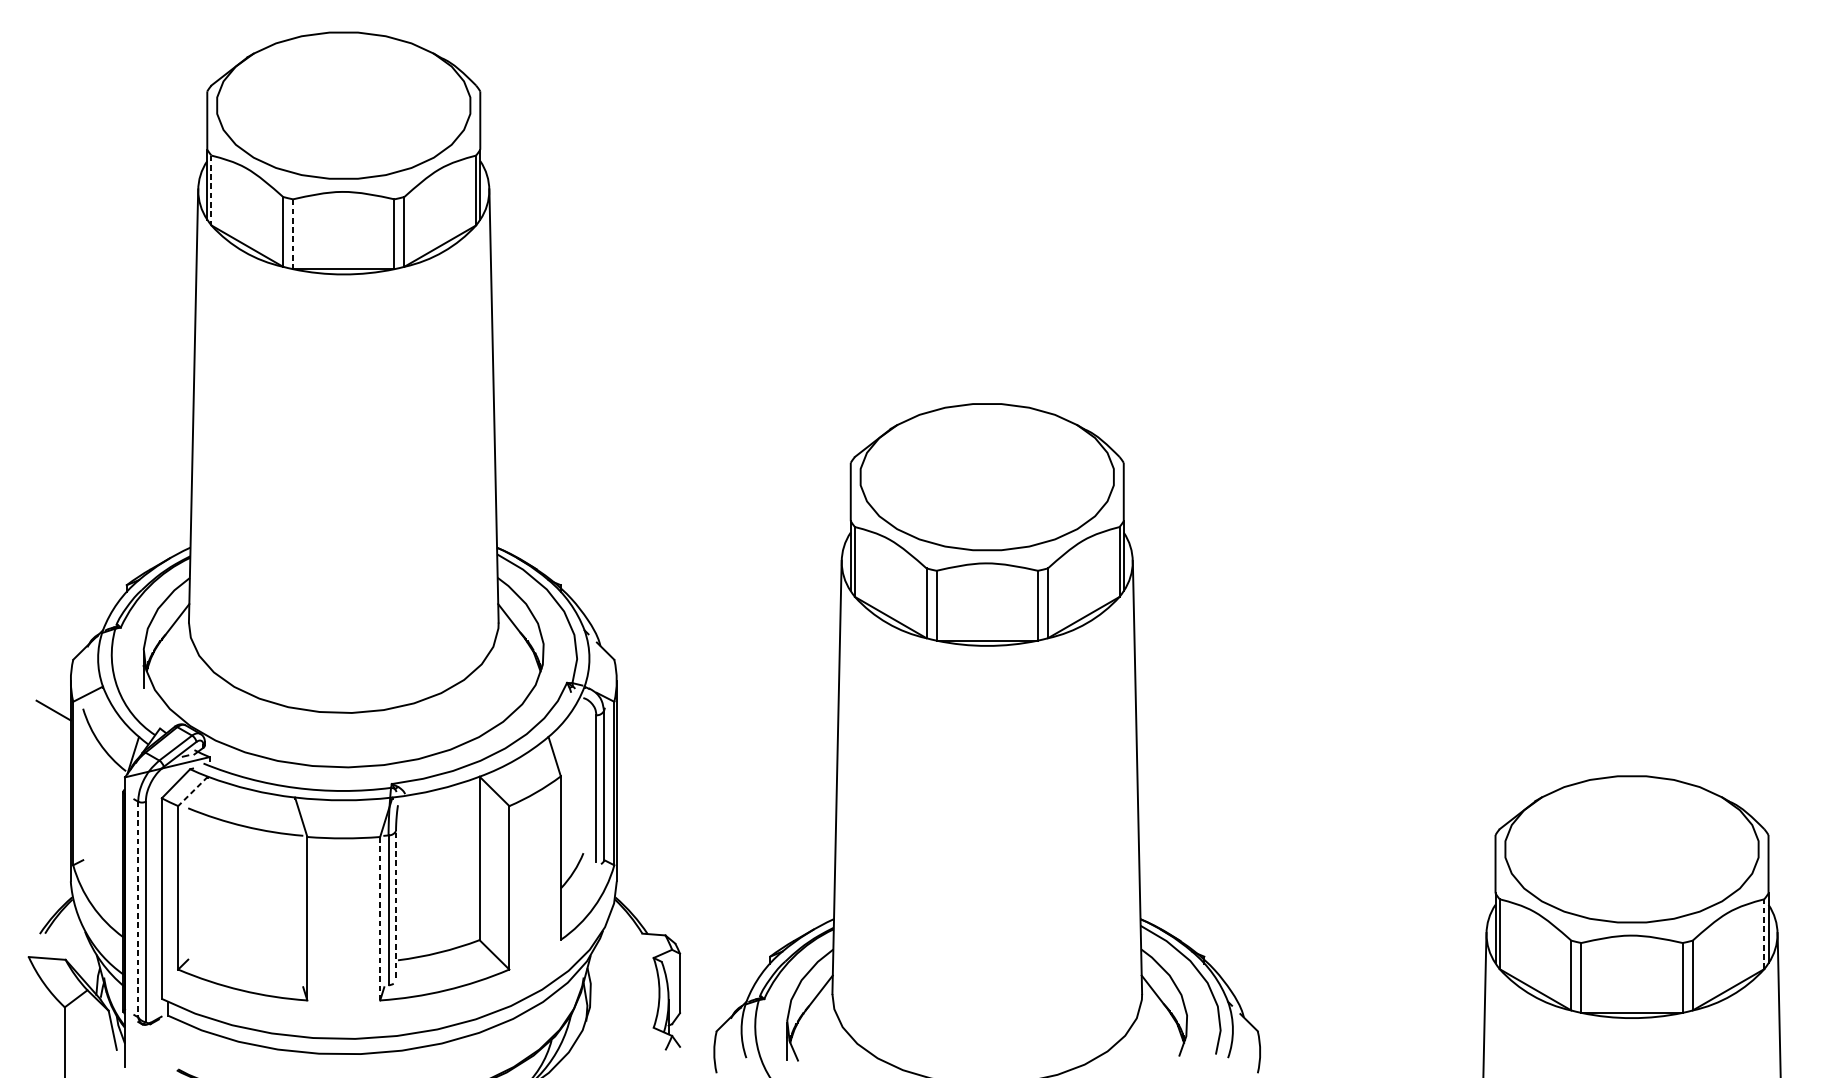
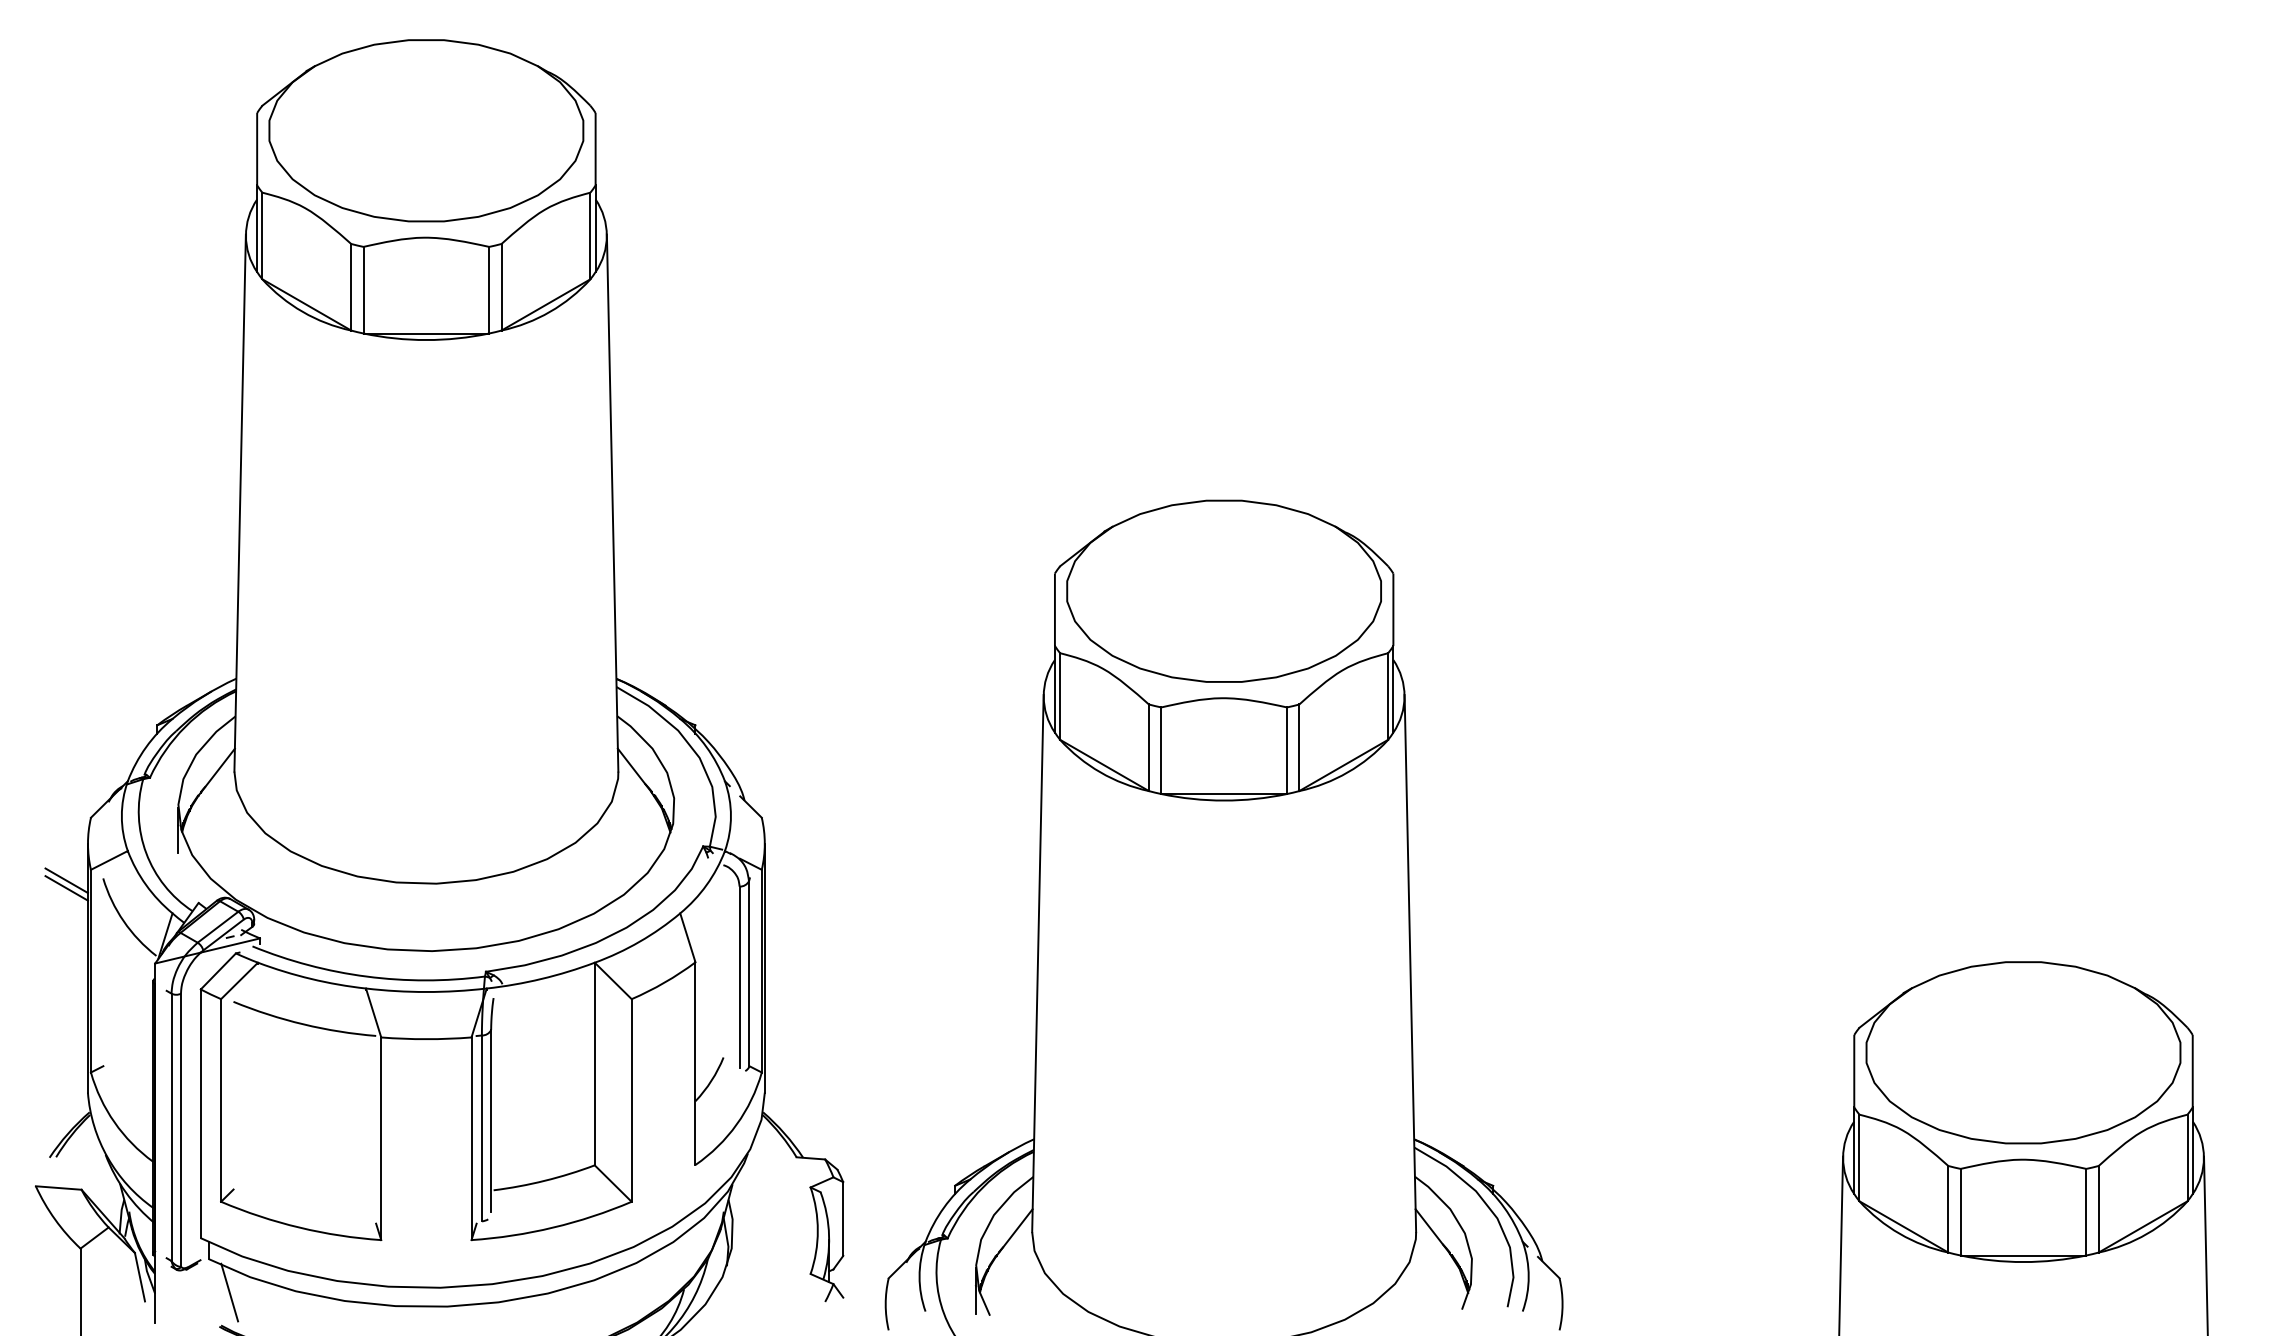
line: (211, 190) -> (262, 236), dashed -> solid
line: (293, 234) -> (363, 290), dashed -> solid
line: (53, 716) -> (66, 888), added
line: (193, 791) -> (239, 980), dashed -> solid
line: (396, 903) -> (491, 1120), dashed -> solid
line: (138, 909) -> (171, 1127), dashed -> solid
line: (380, 918) -> (471, 1138), dashed -> solid
line: (1764, 933) -> (2187, 1157), dashed -> solid
line: (184, 1042) -> (229, 1292), added

